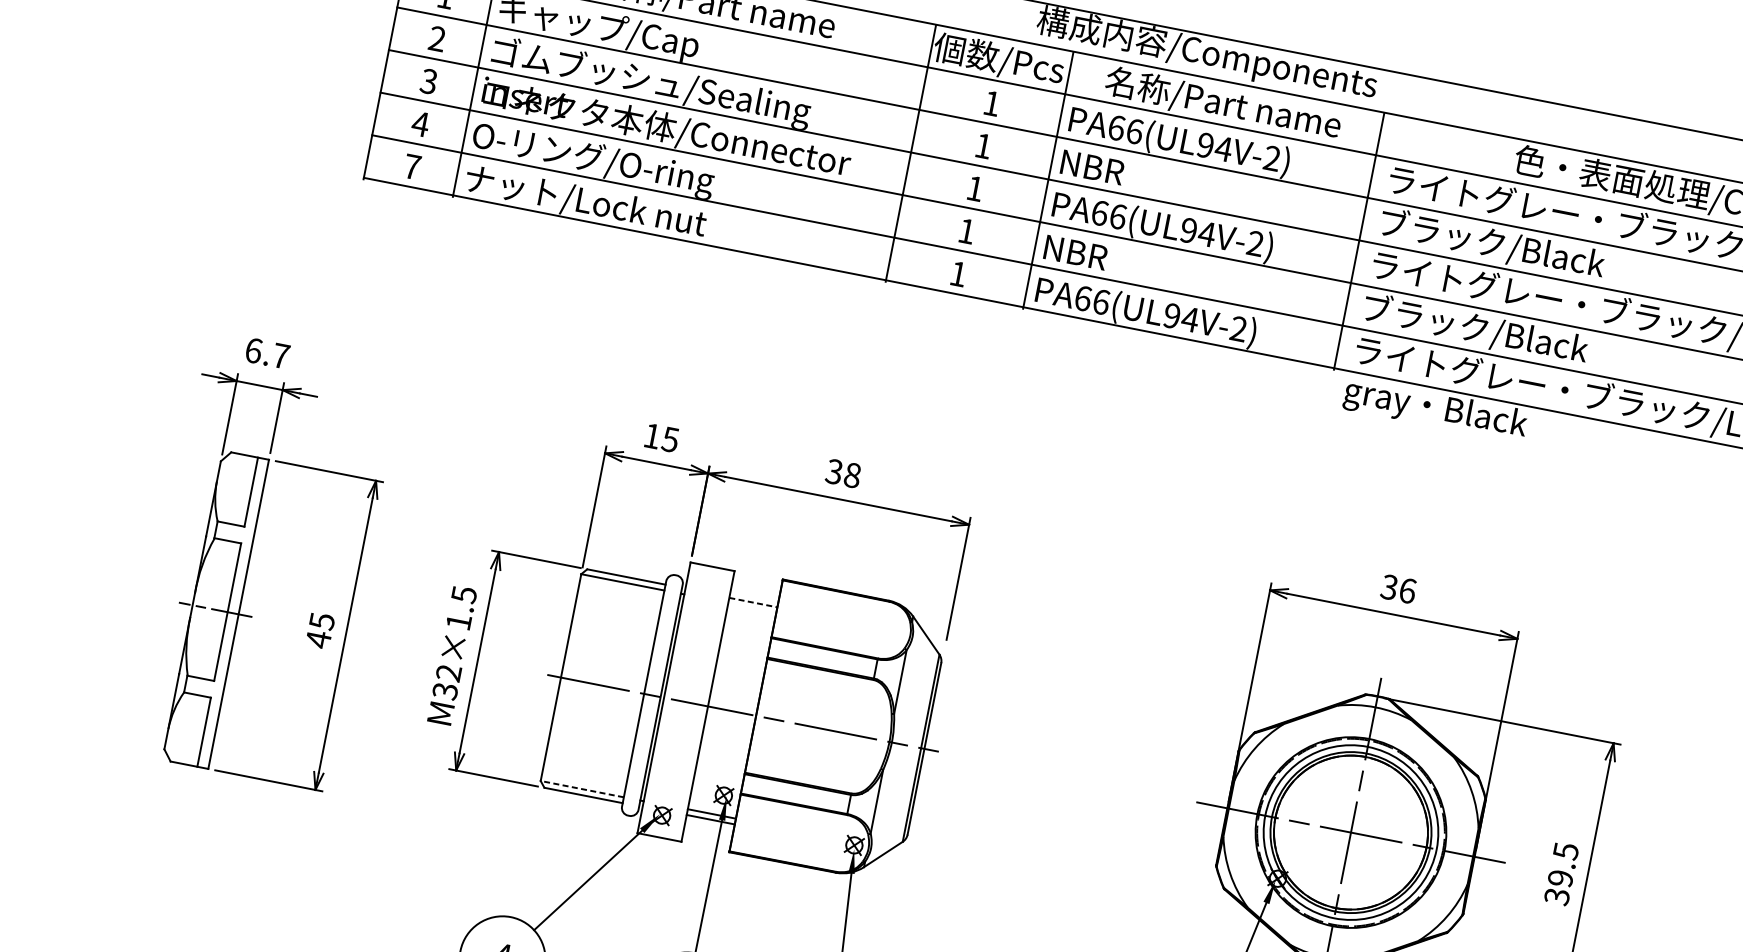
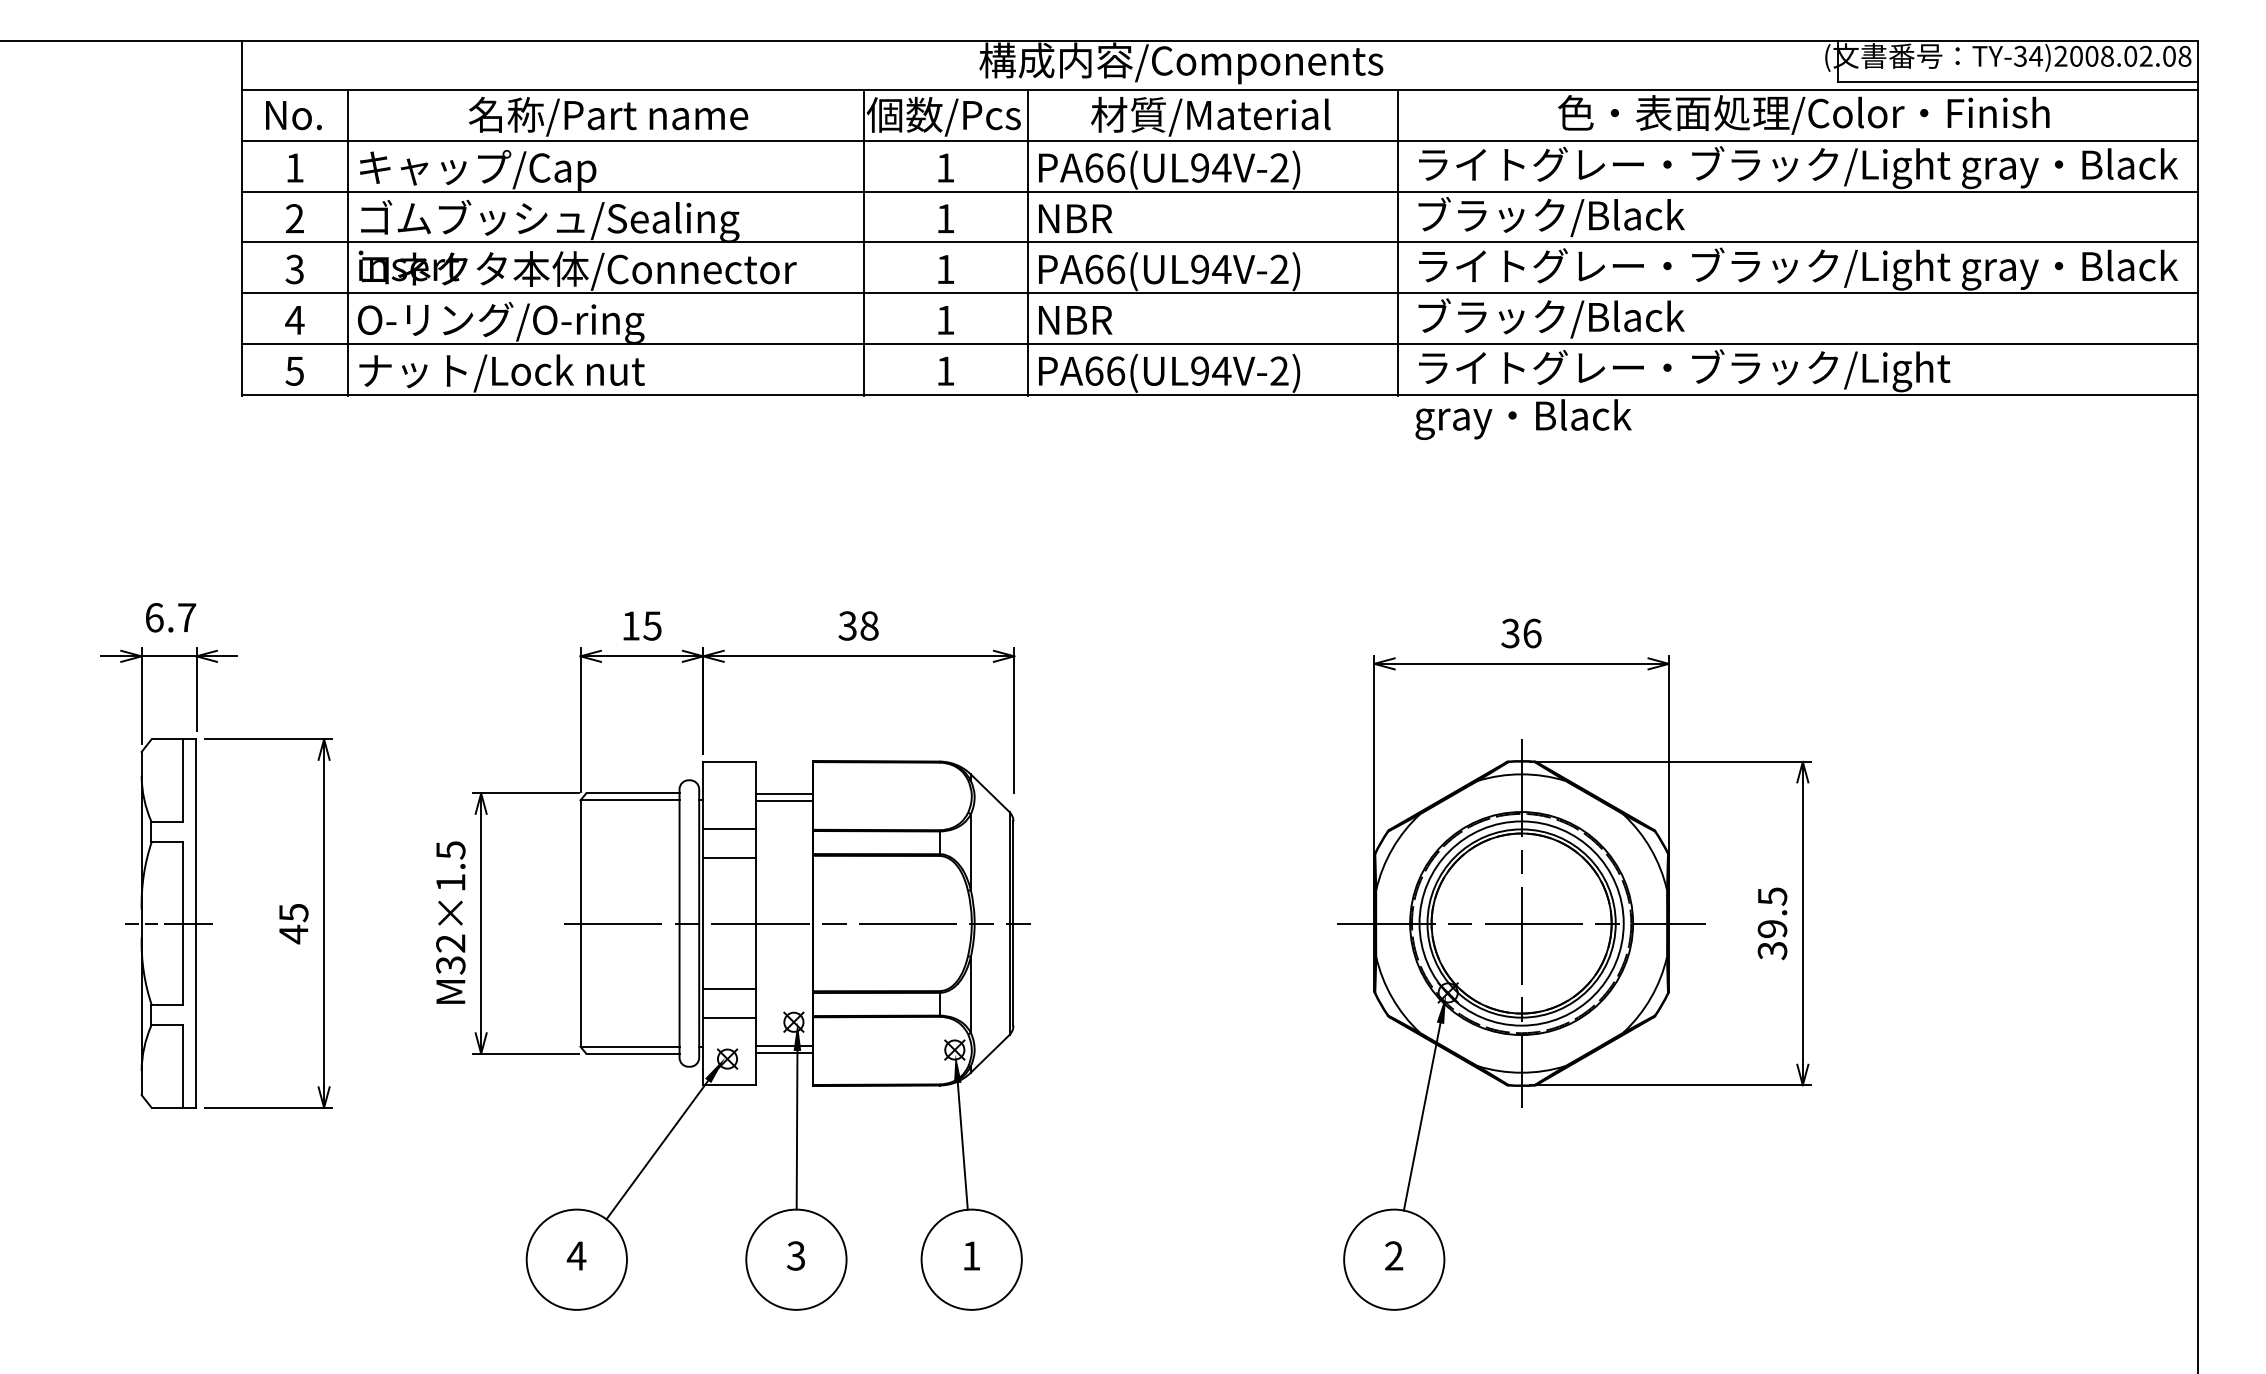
text: (1222, 103) -> (1210, 116), 名称/Part name -> 材質/Material
text: (411, 167) -> (294, 371), 7 -> 5
line: (753, 602) -> (784, 794), dashed -> solid
line: (751, 608) -> (783, 801), added
line: (701, 622) -> (729, 828), added
line: (696, 647) -> (729, 858), added
line: (675, 757) -> (729, 989), added
line: (670, 781) -> (729, 1018), added
line: (582, 789) -> (630, 1046), dashed -> solid

